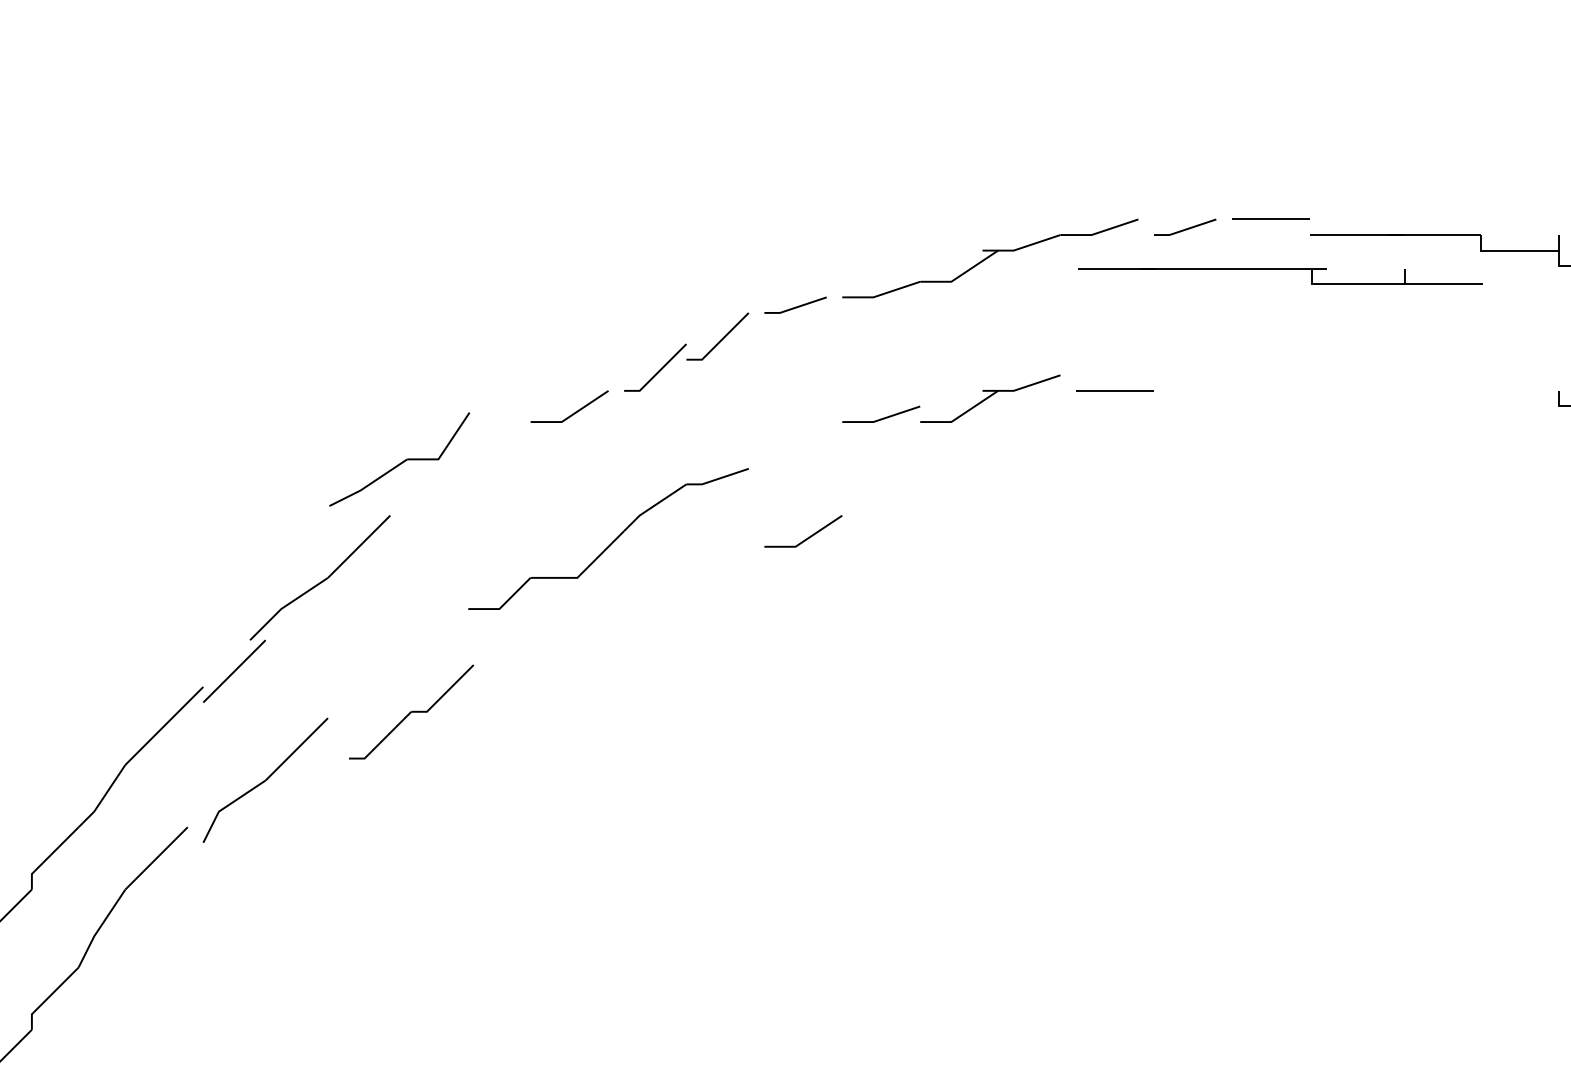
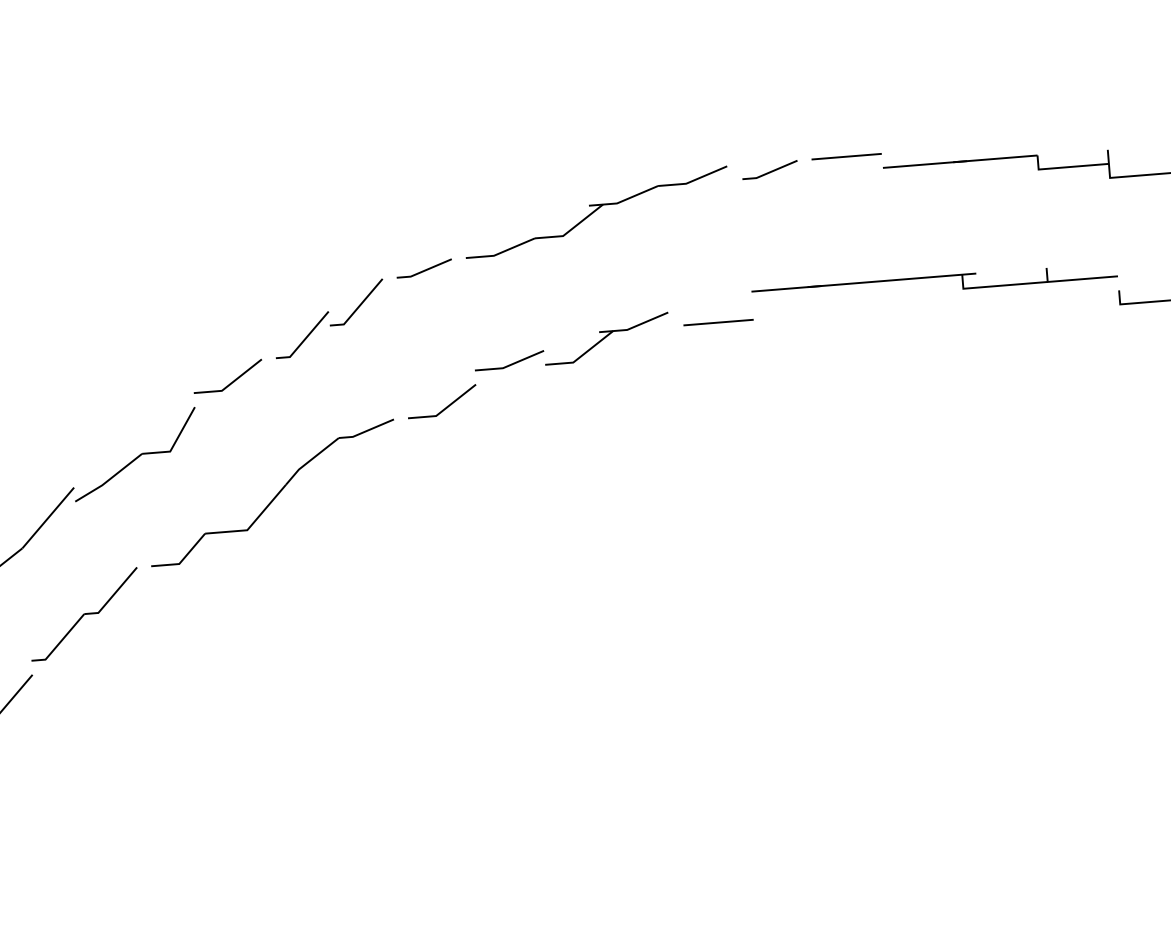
part: (1280, 269) -> (934, 277), moved
part: (399, 459) -> (135, 454), moved
curve: (807, 537) -> (446, 406), moved
part: (411, 711) -> (84, 613), moved

